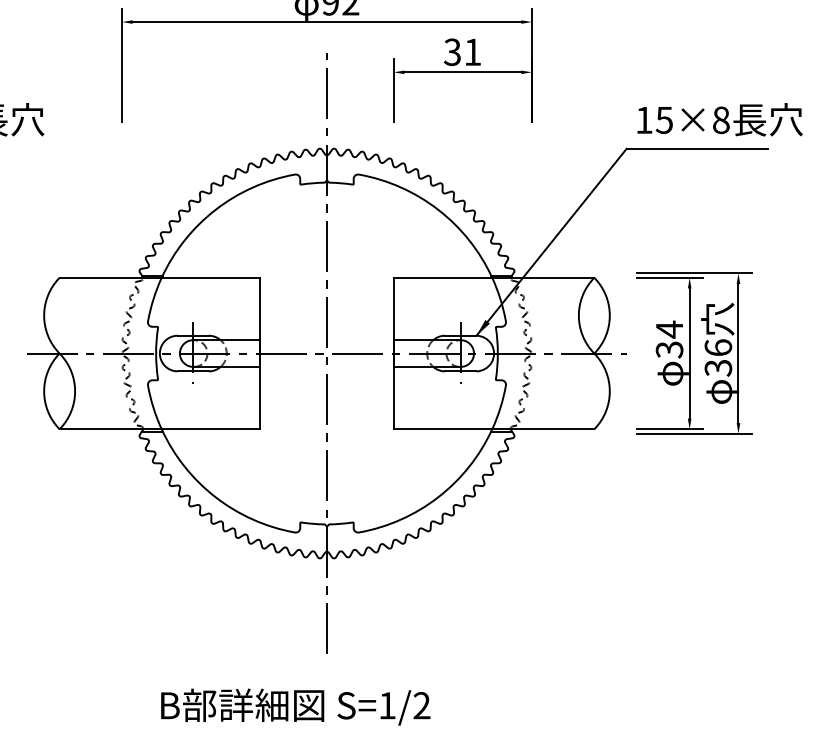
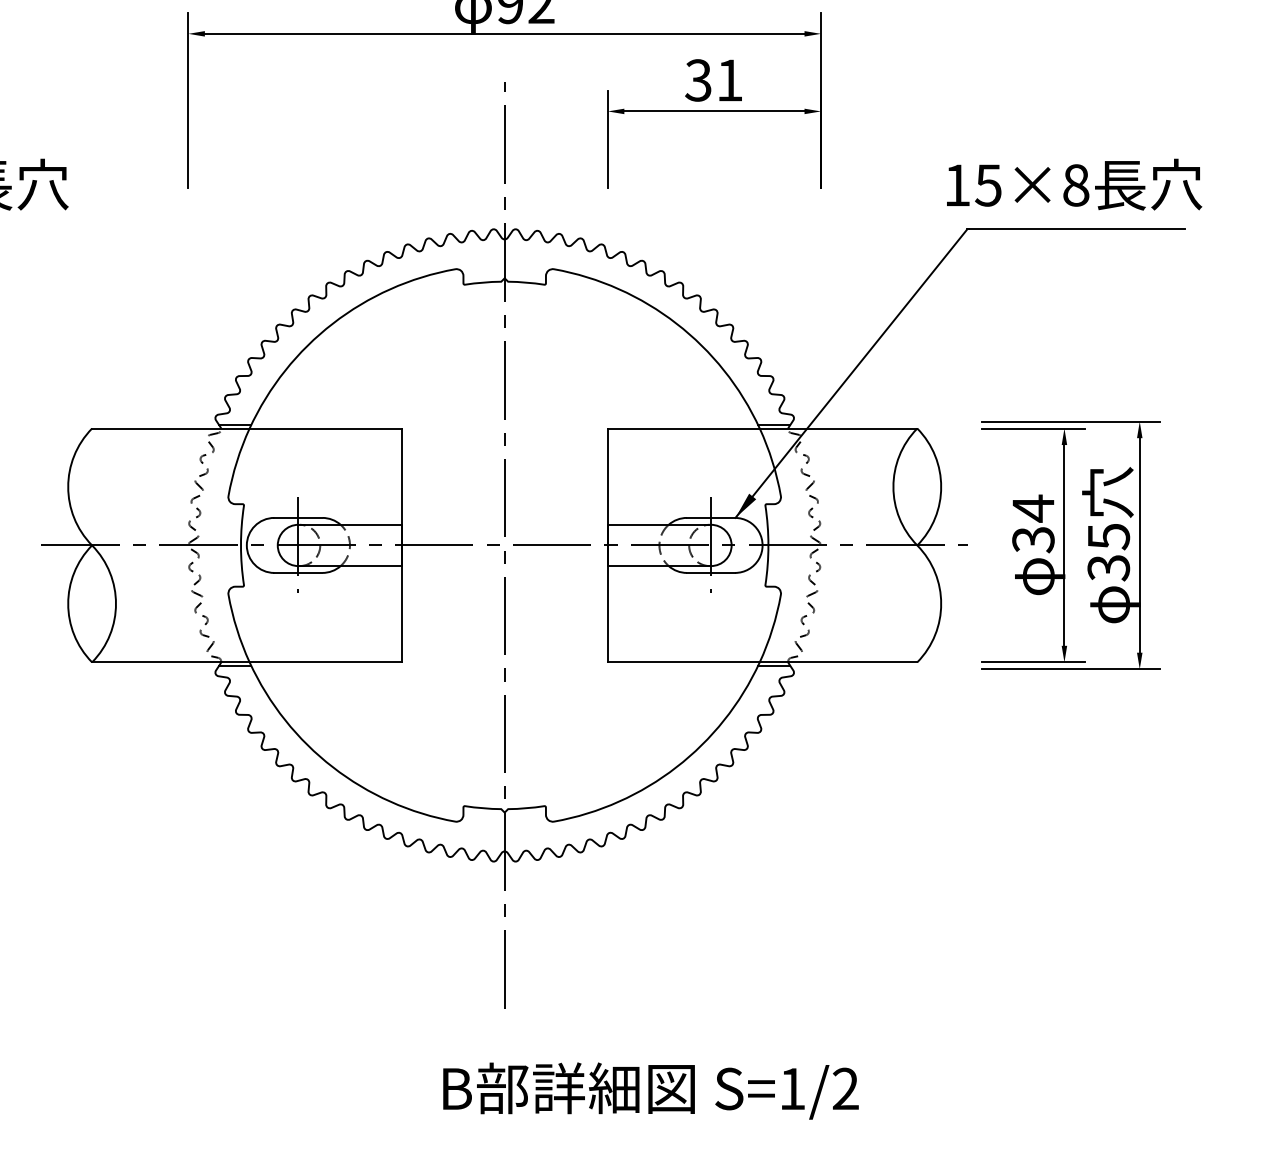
text: (719, 119) -> (1073, 184), moved
text: (718, 347) -> (1108, 536), 36 -> 35
text: (295, 706) -> (650, 1090), moved

